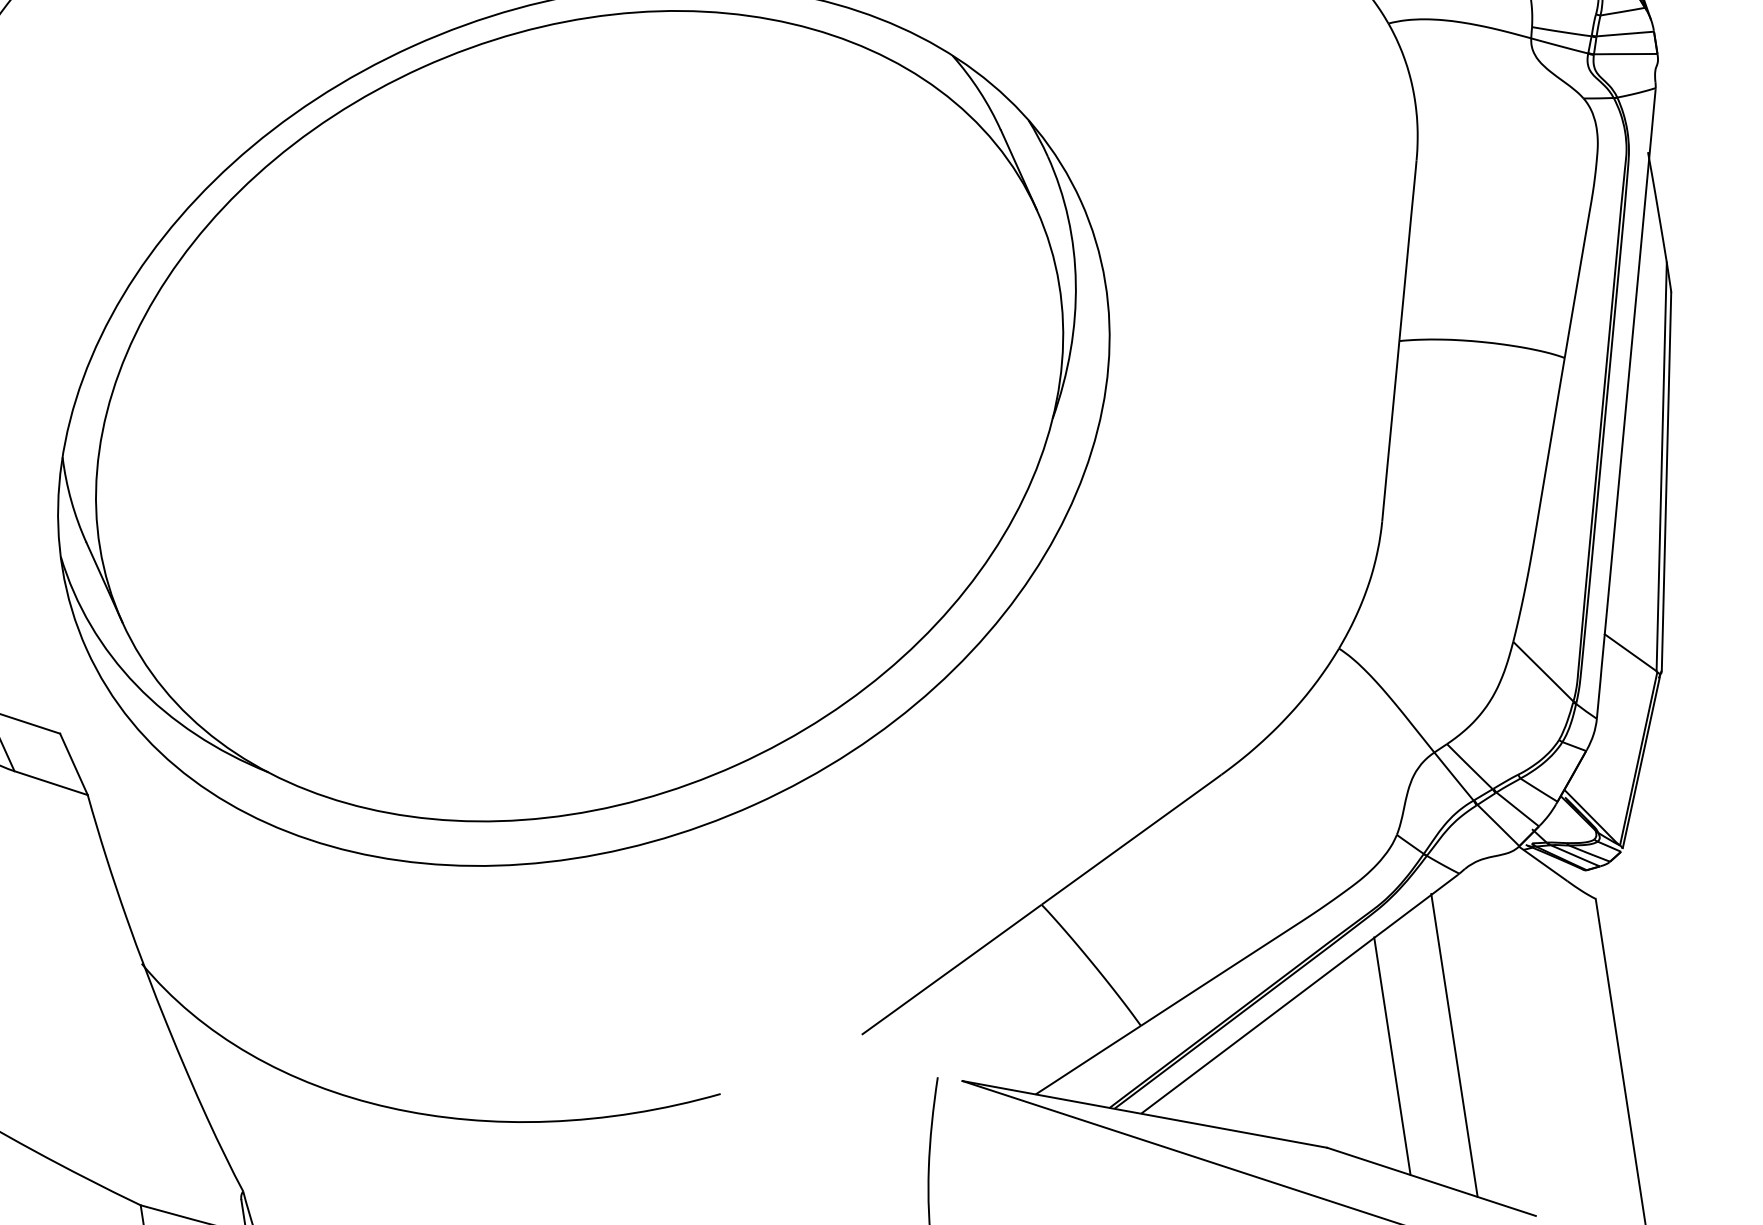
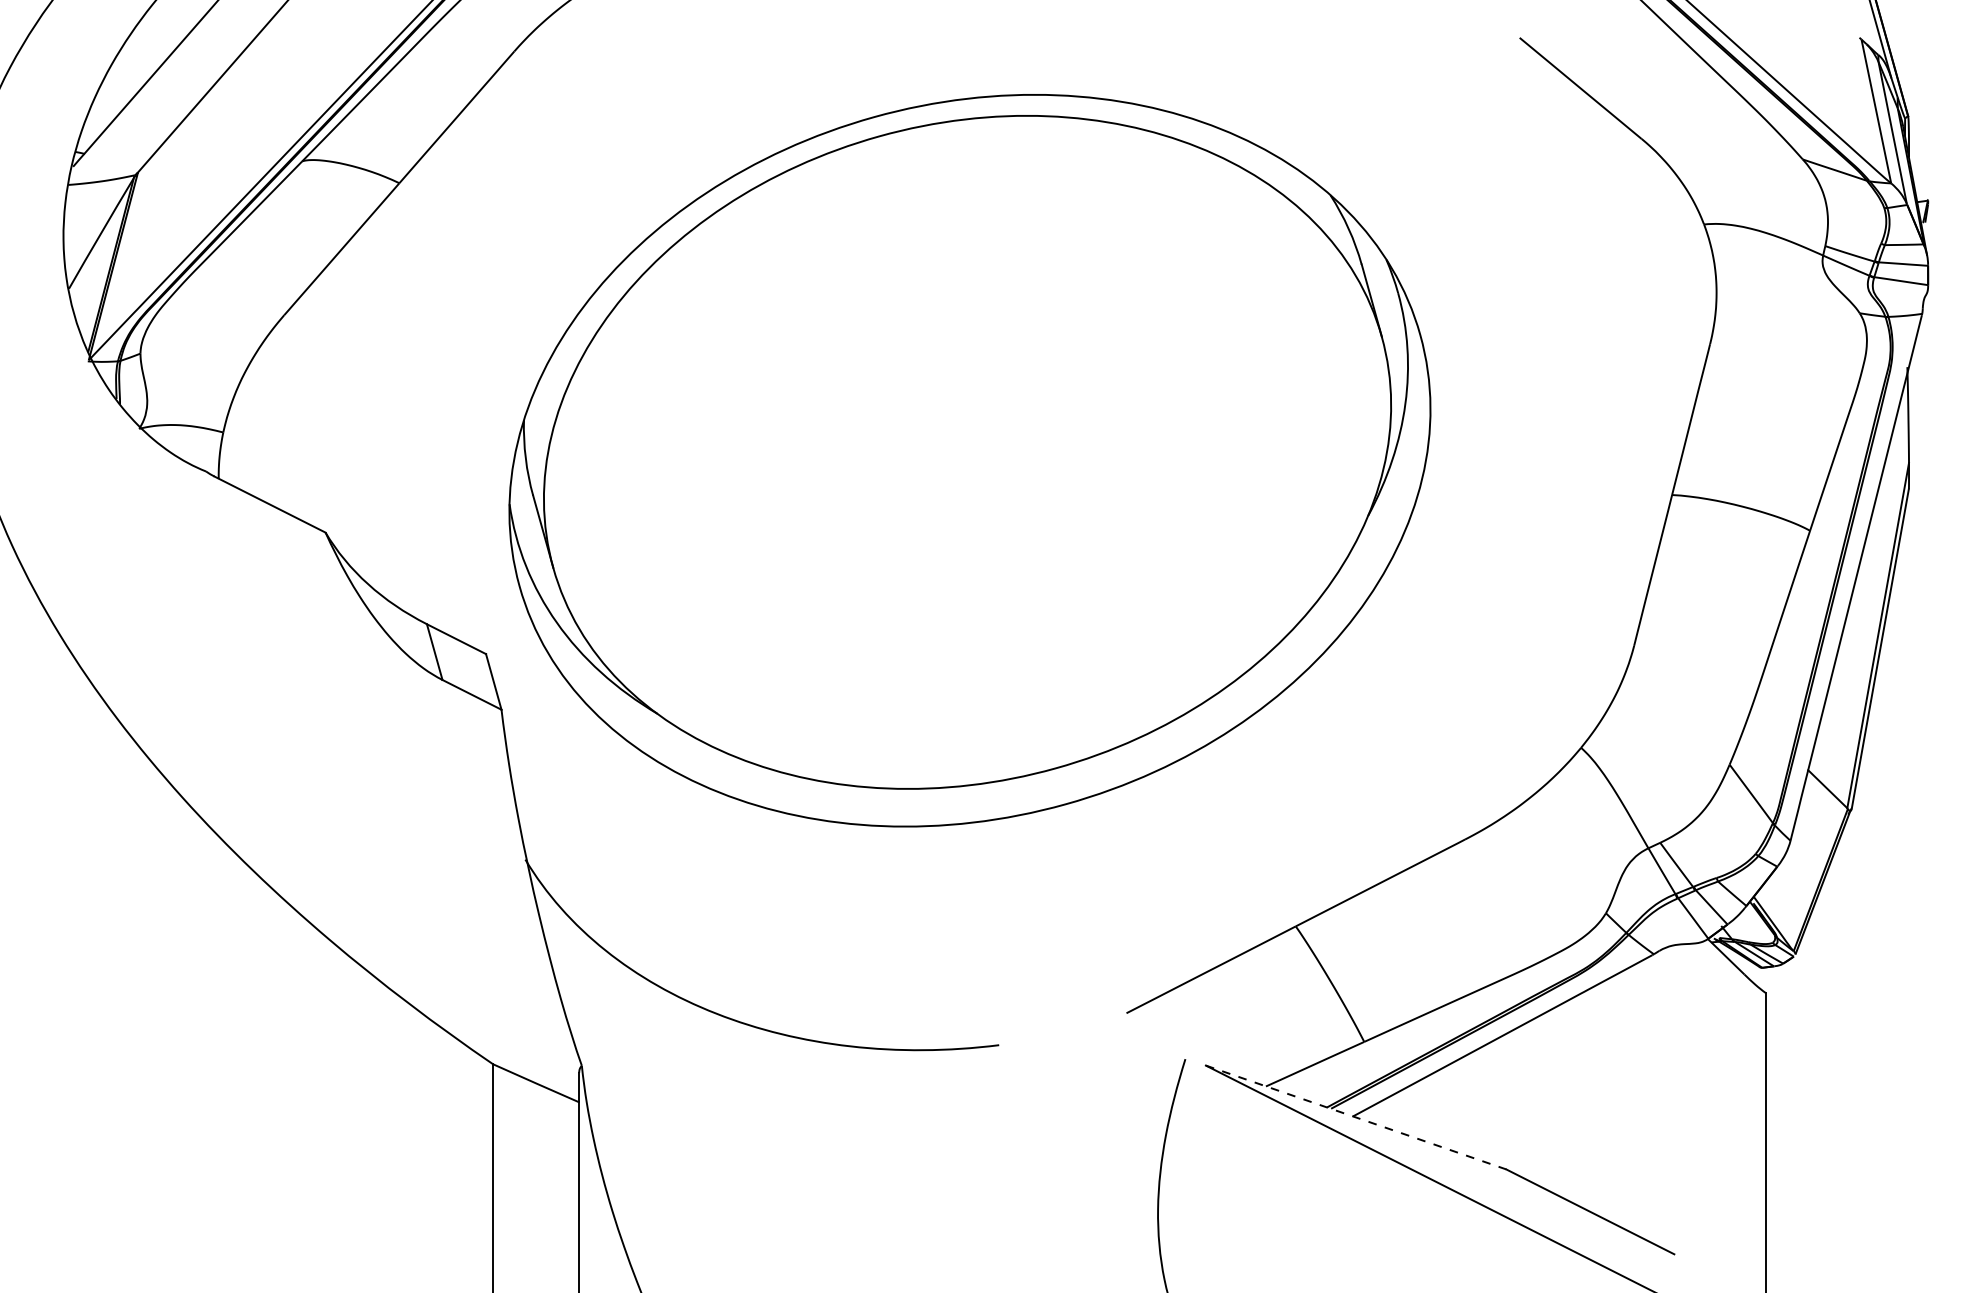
line: (1454, 1044) -> (1627, 1098), removed
line: (1392, 1056) -> (1573, 1100), removed
line: (1145, 1114) -> (1356, 1117), solid -> dashed

